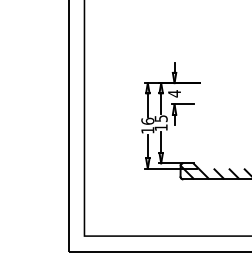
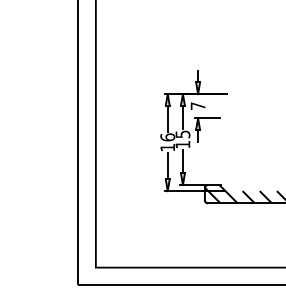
text: (174, 93) -> (198, 105), 4 -> 7

